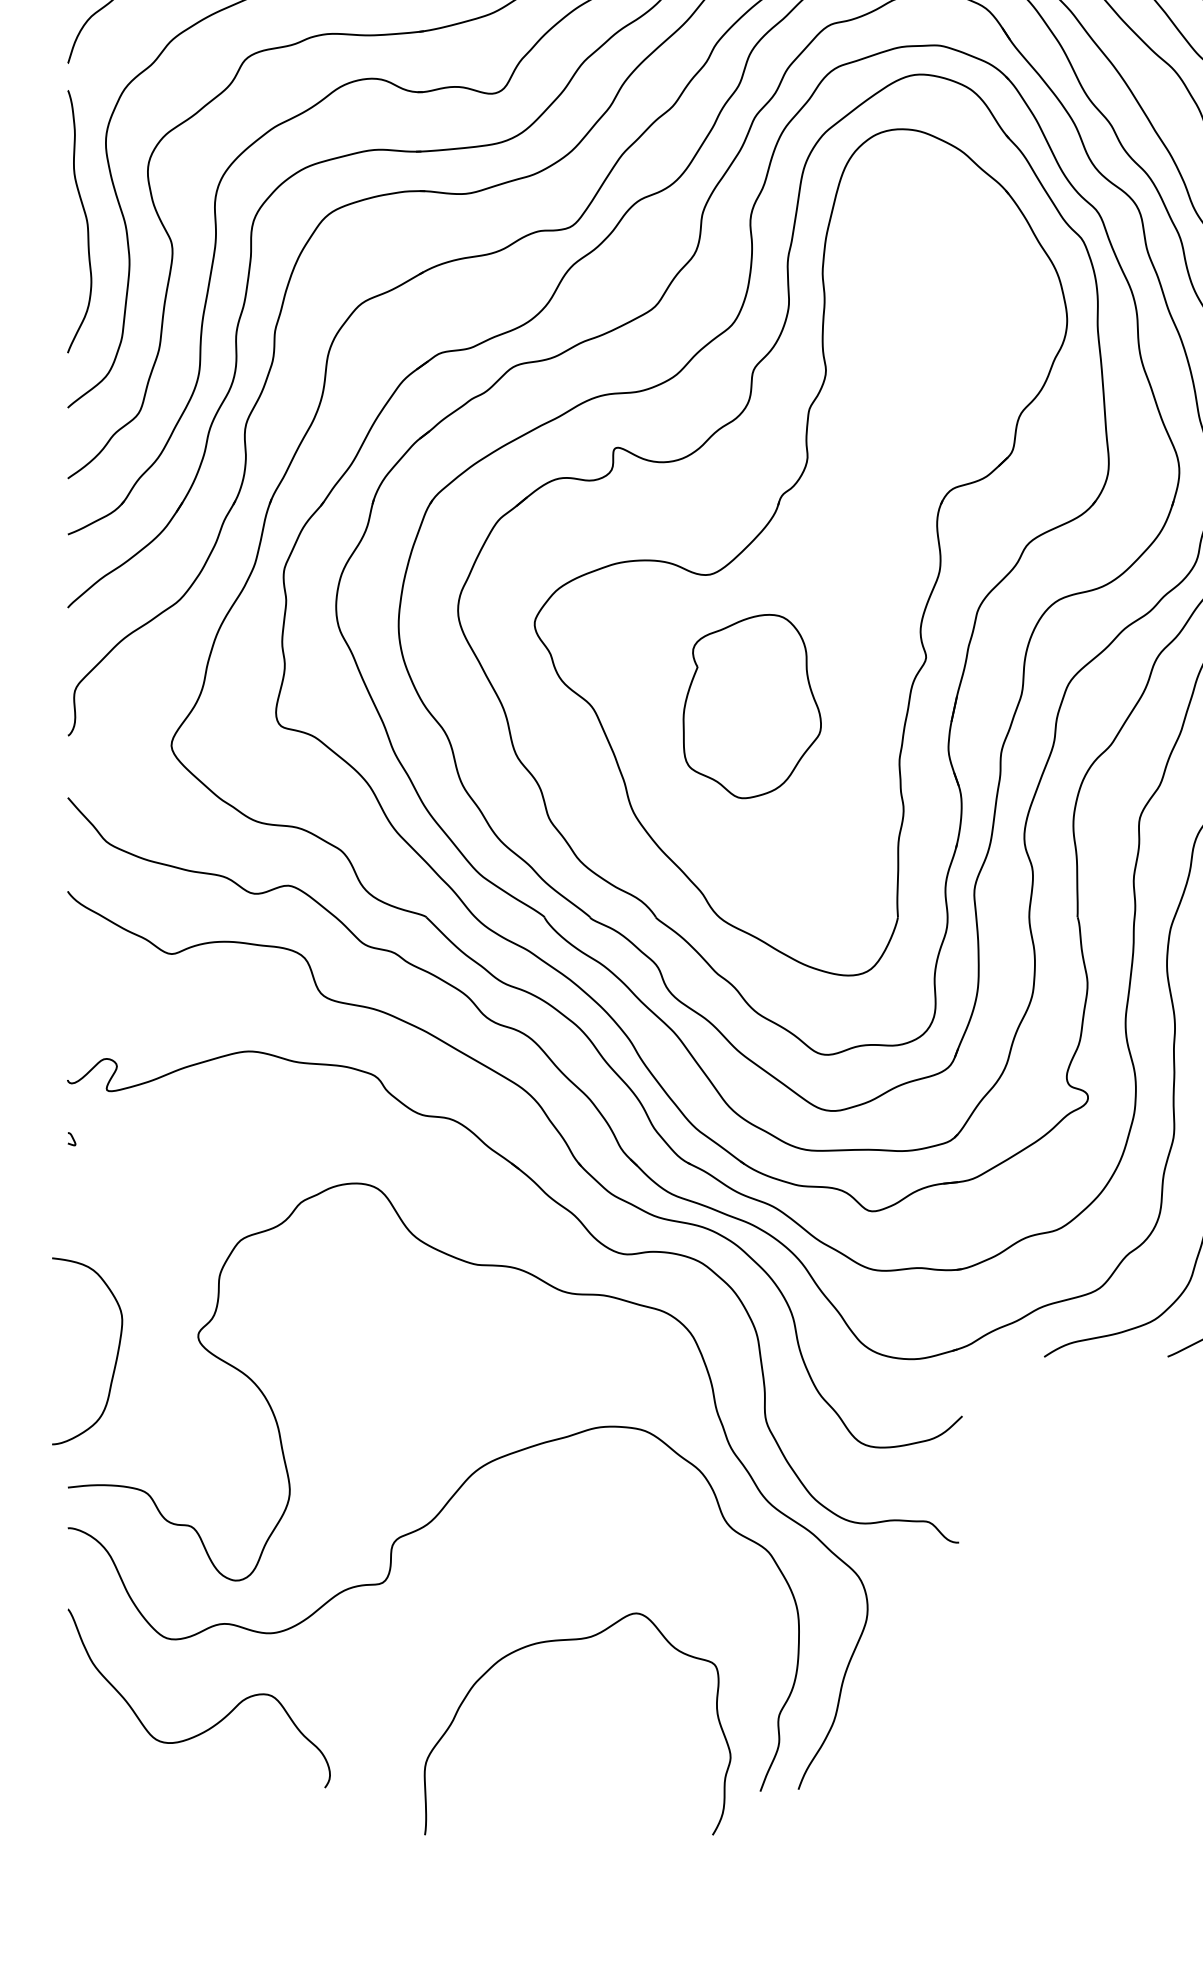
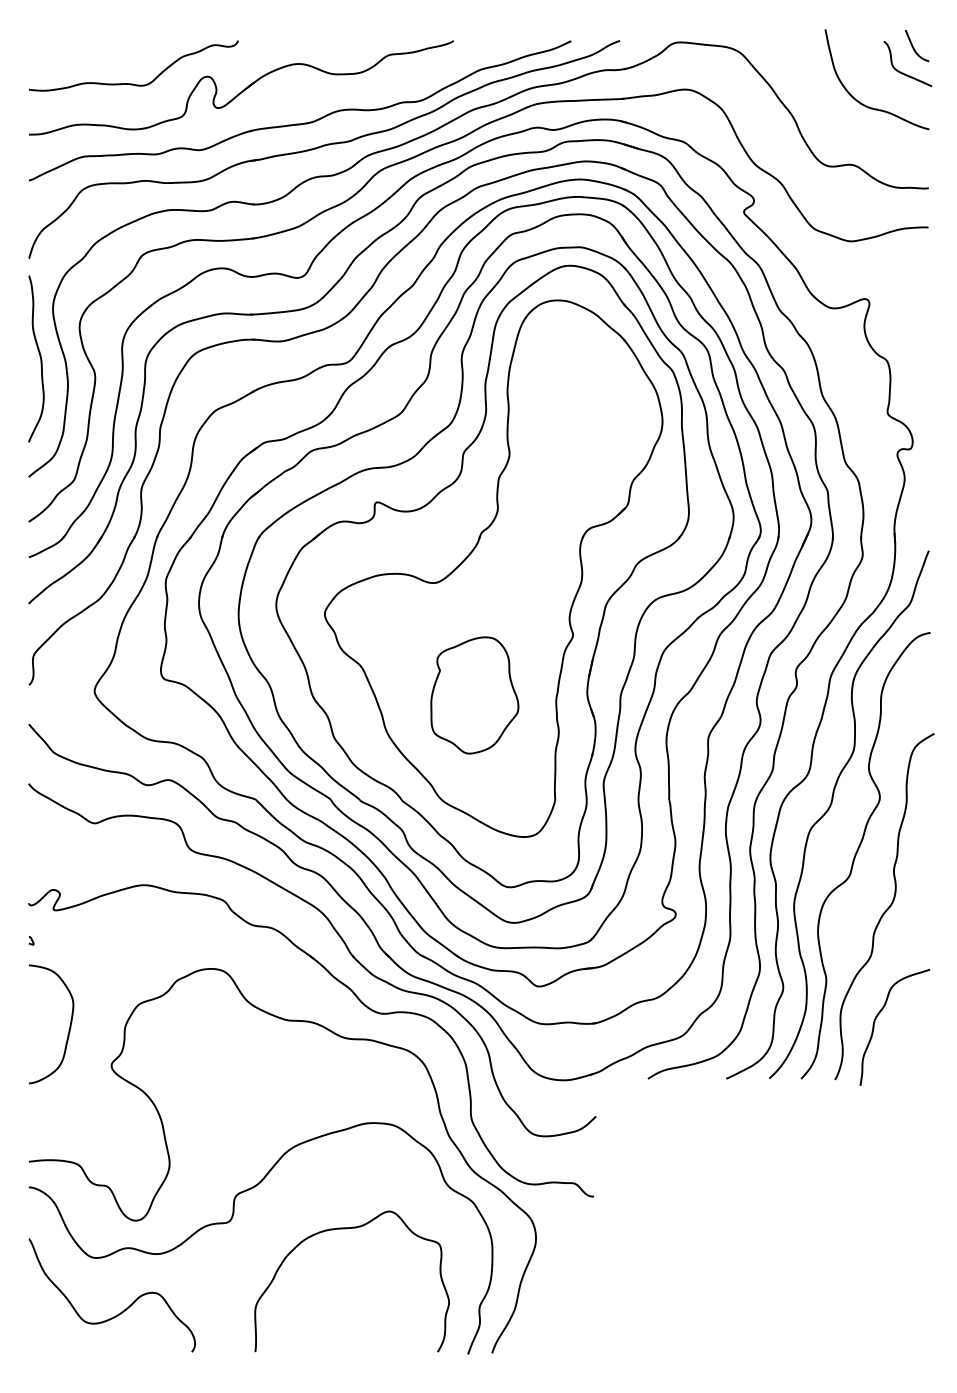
part: (751, 706) -> (474, 695), moved
curve: (116, 1353) -> (69, 1025), moved
curve: (568, 1641) -> (346, 1229), moved

